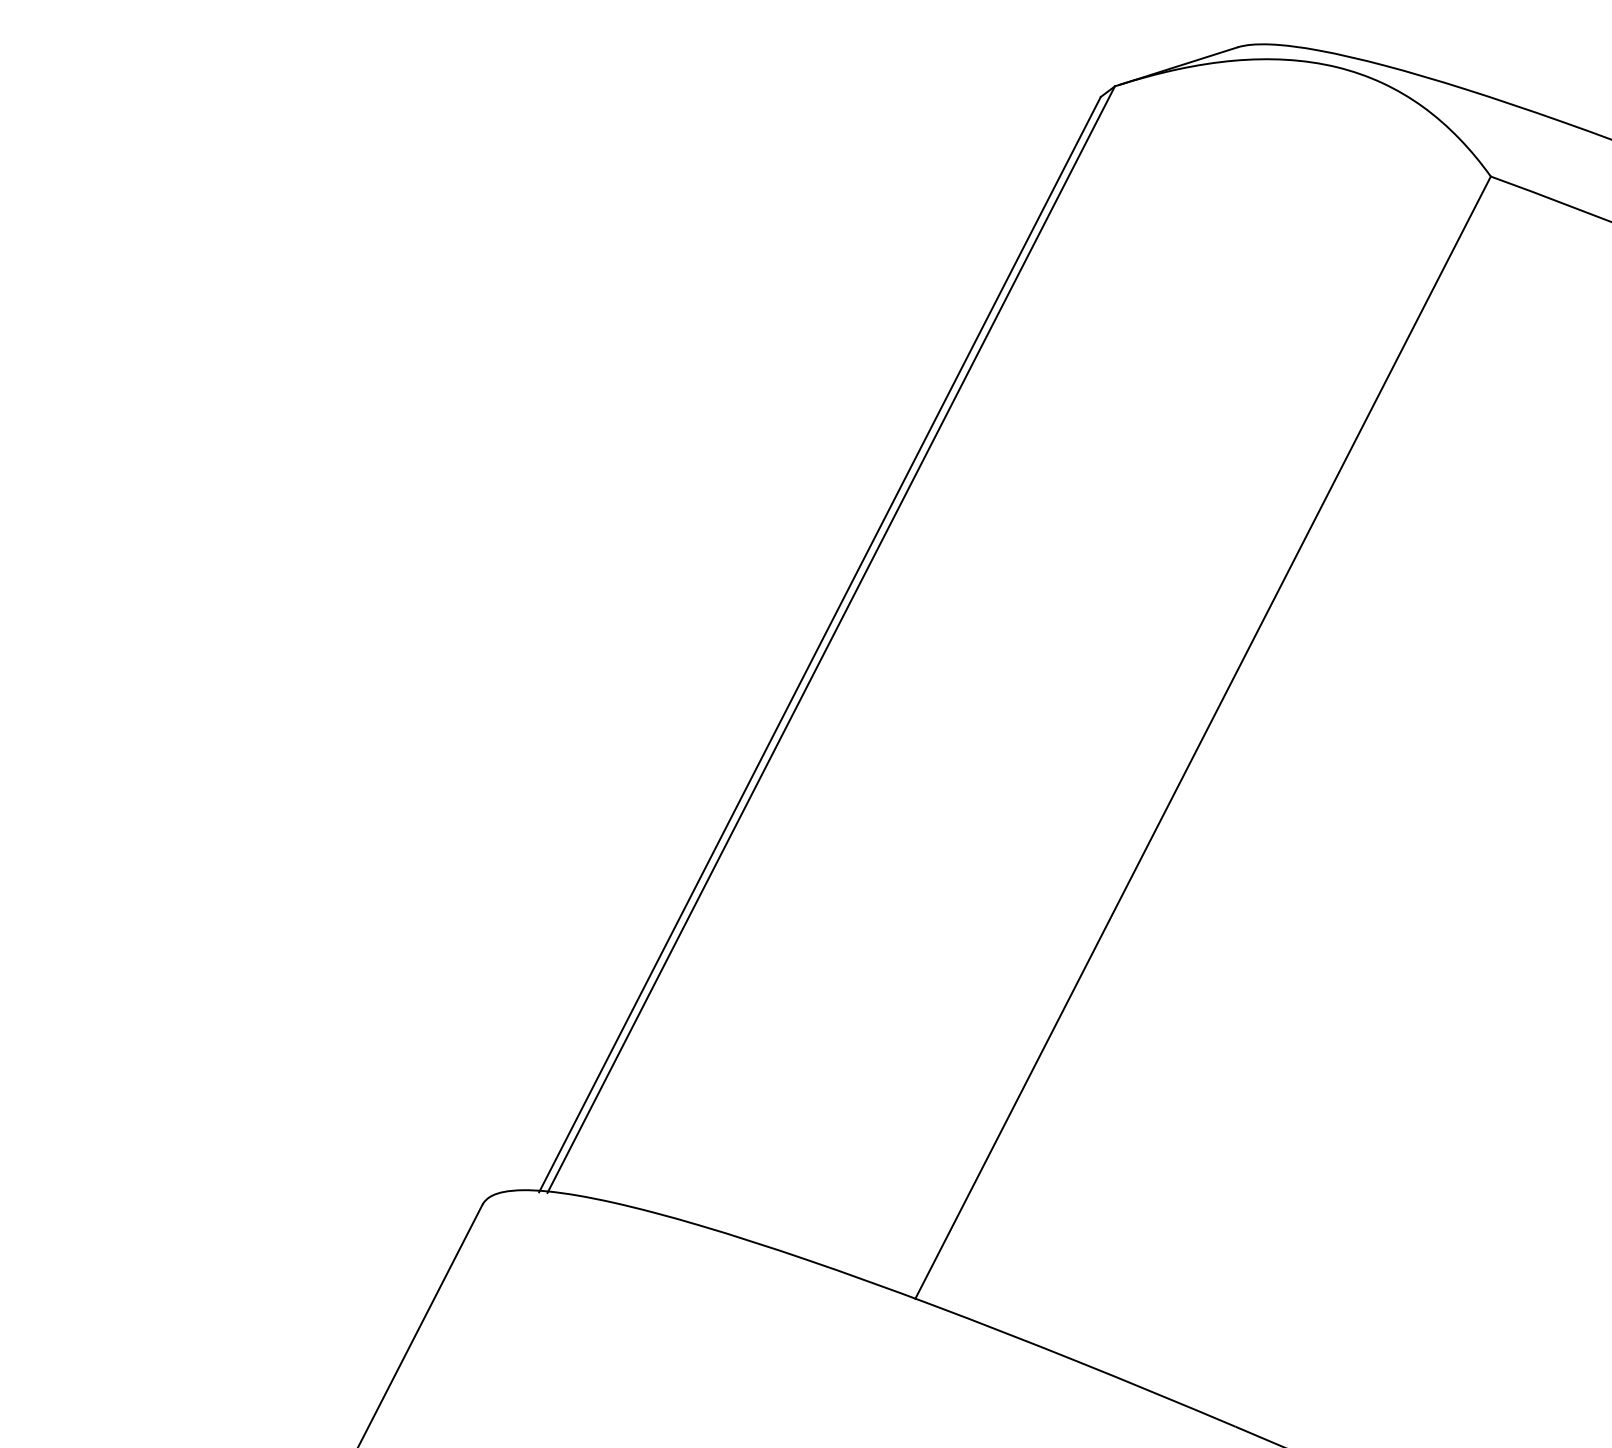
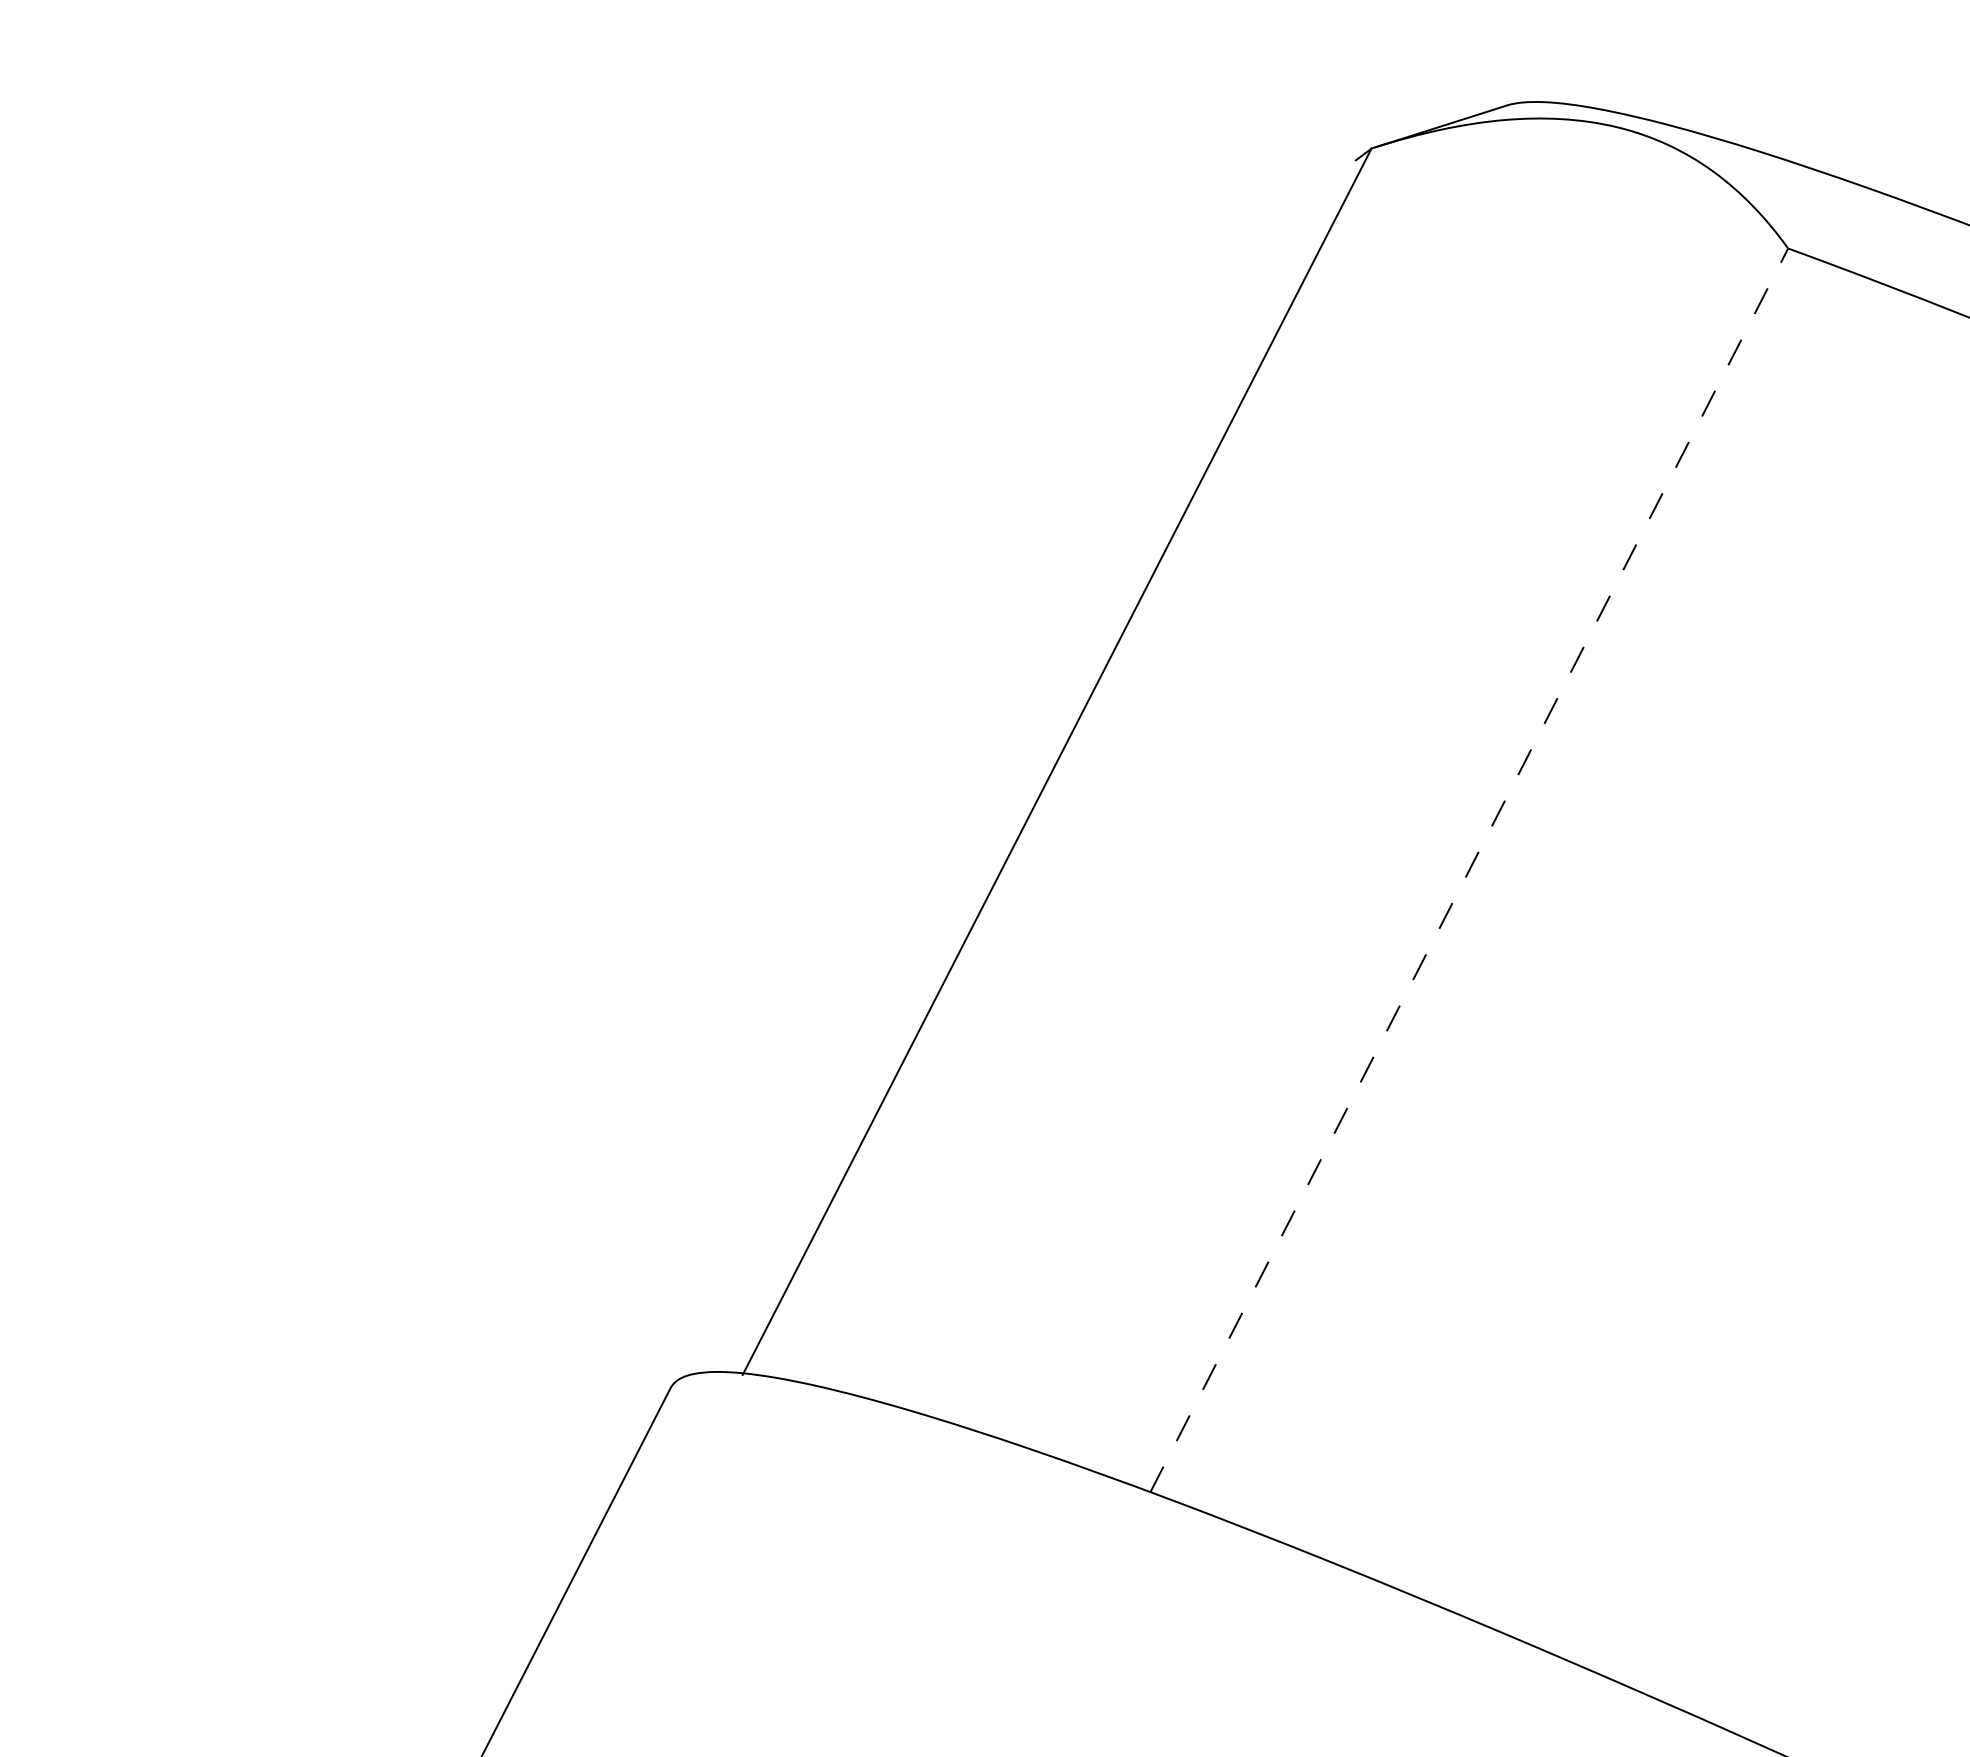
line: (819, 644) -> (1044, 767), removed
line: (1203, 737) -> (1469, 870), solid -> dashed

